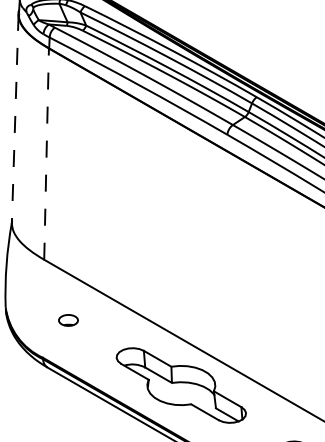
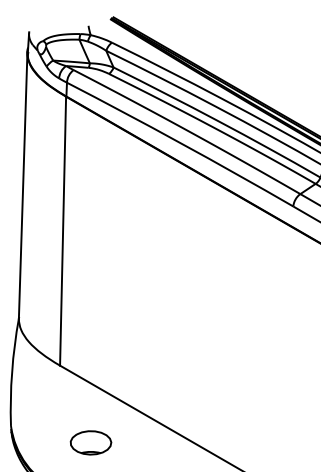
line: (15, 118) -> (23, 185), dashed -> solid
line: (46, 154) -> (62, 231), dashed -> solid
part: (68, 320) -> (90, 443), size x1.67

